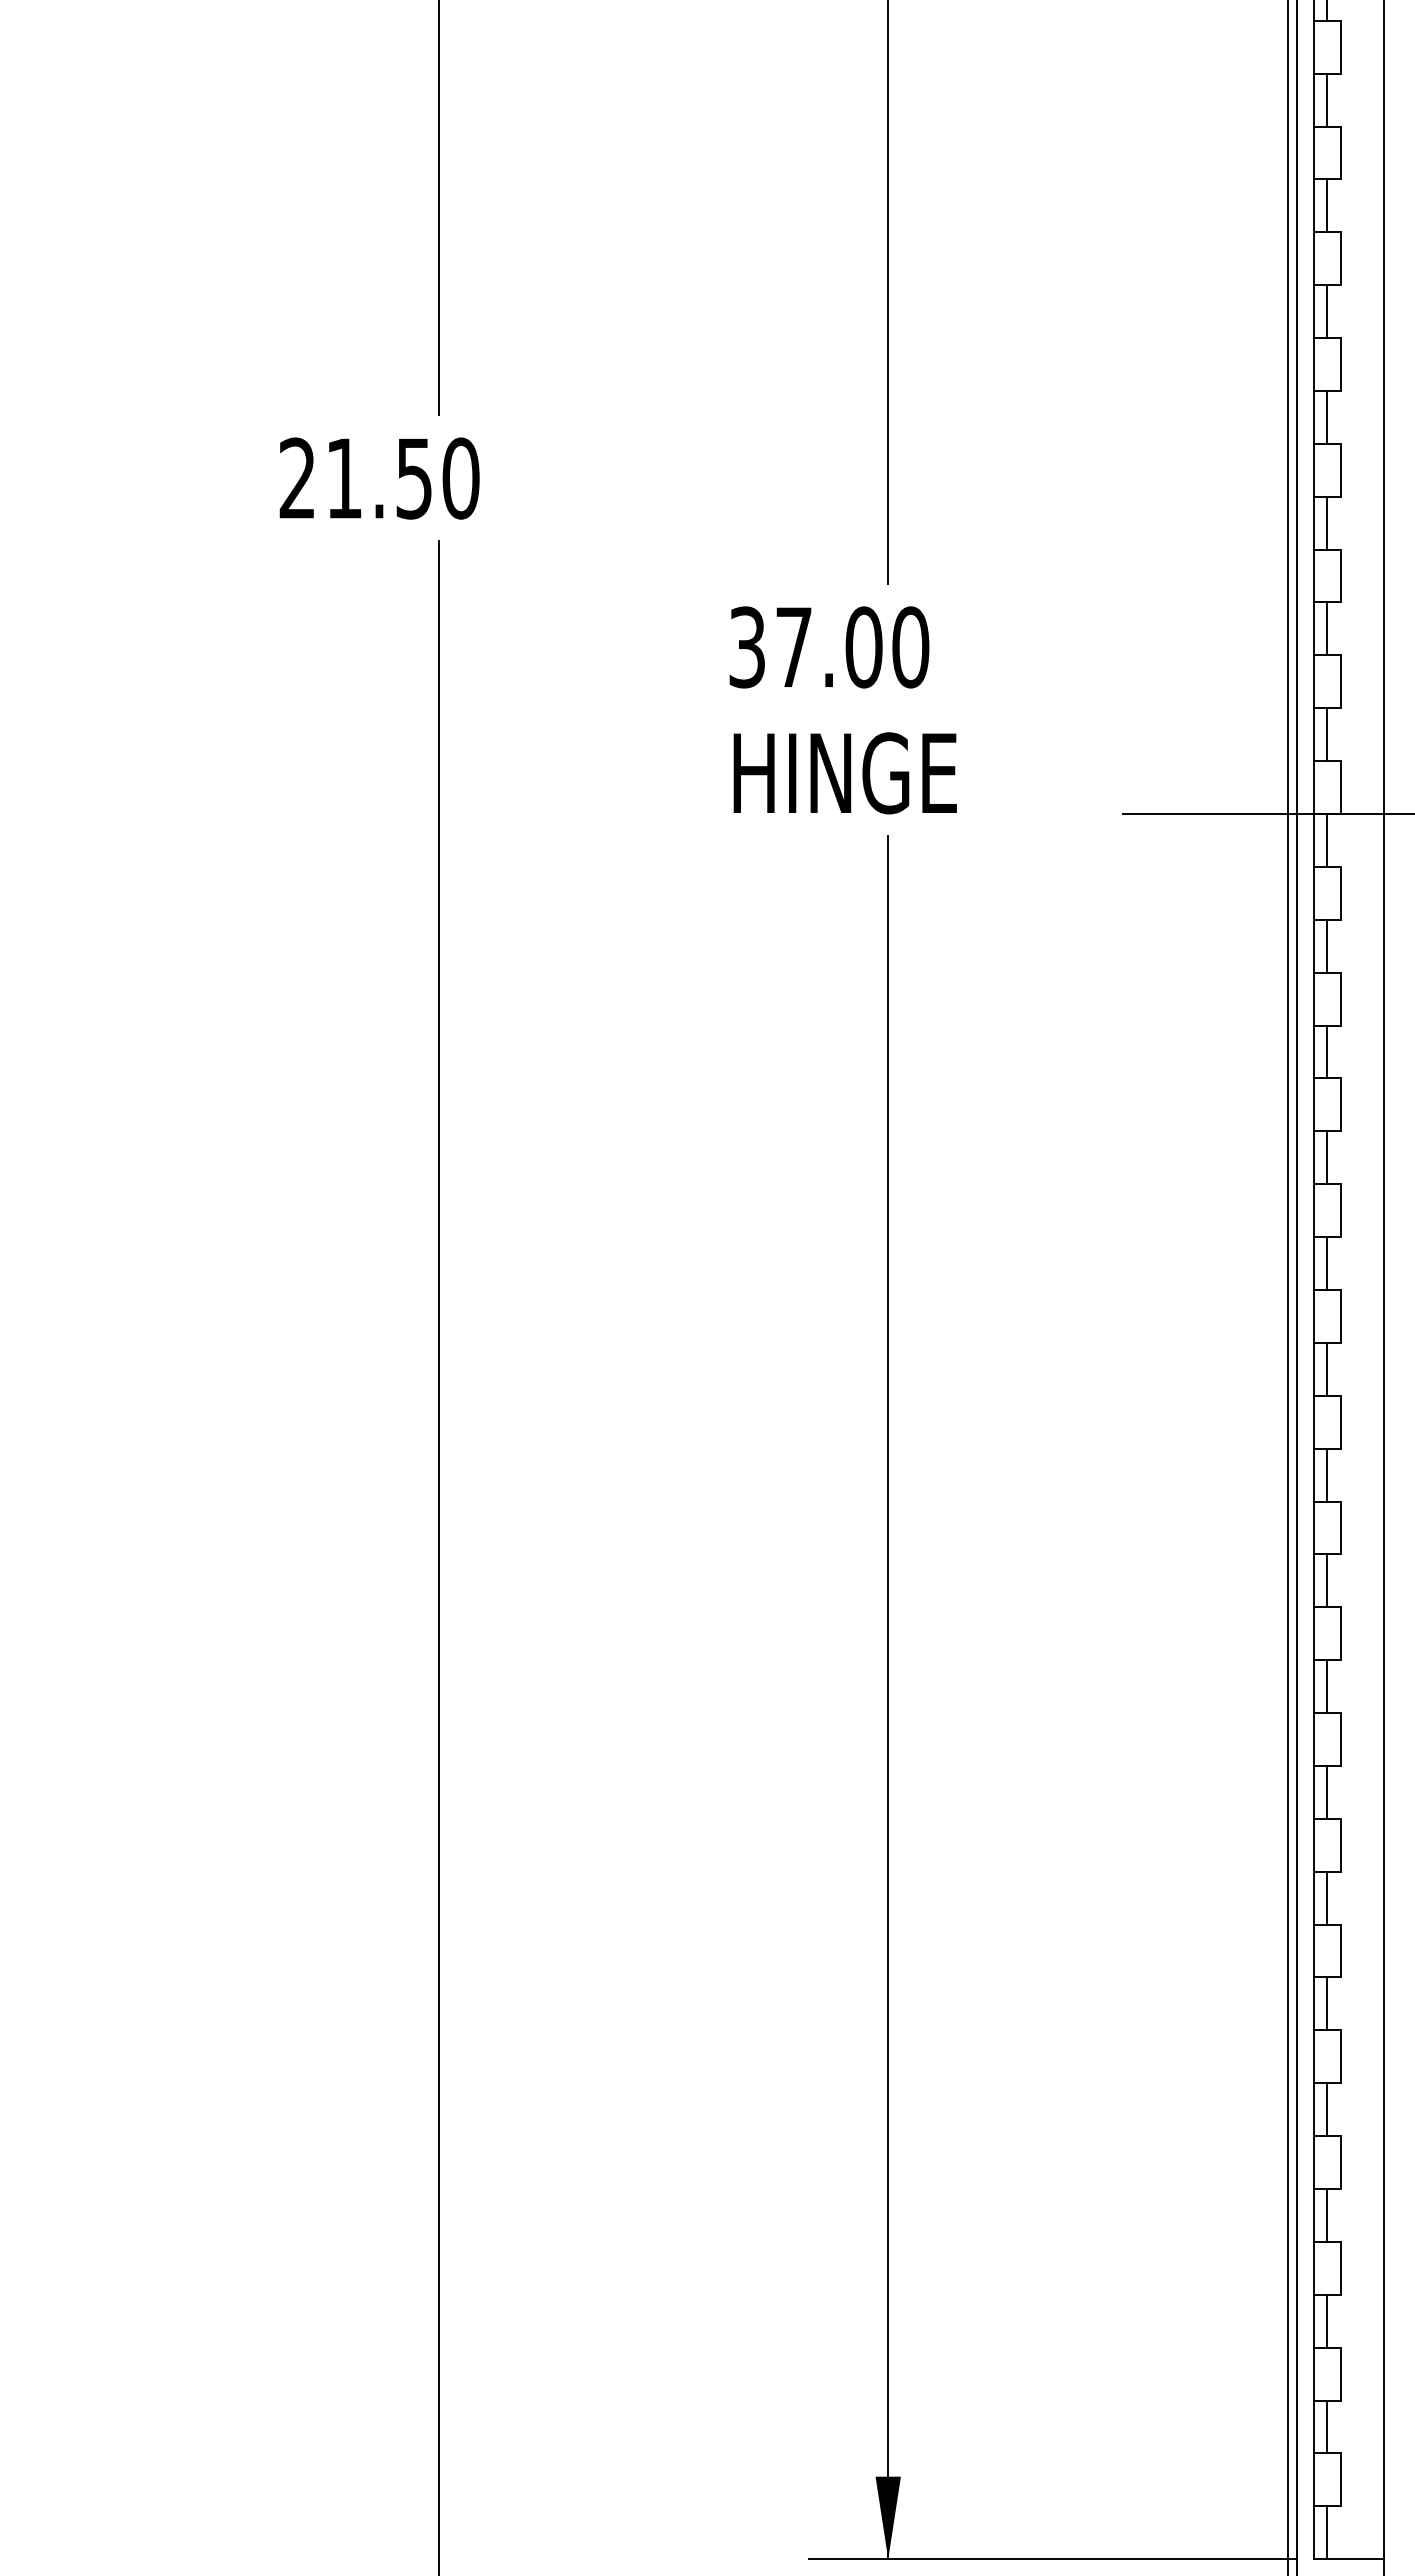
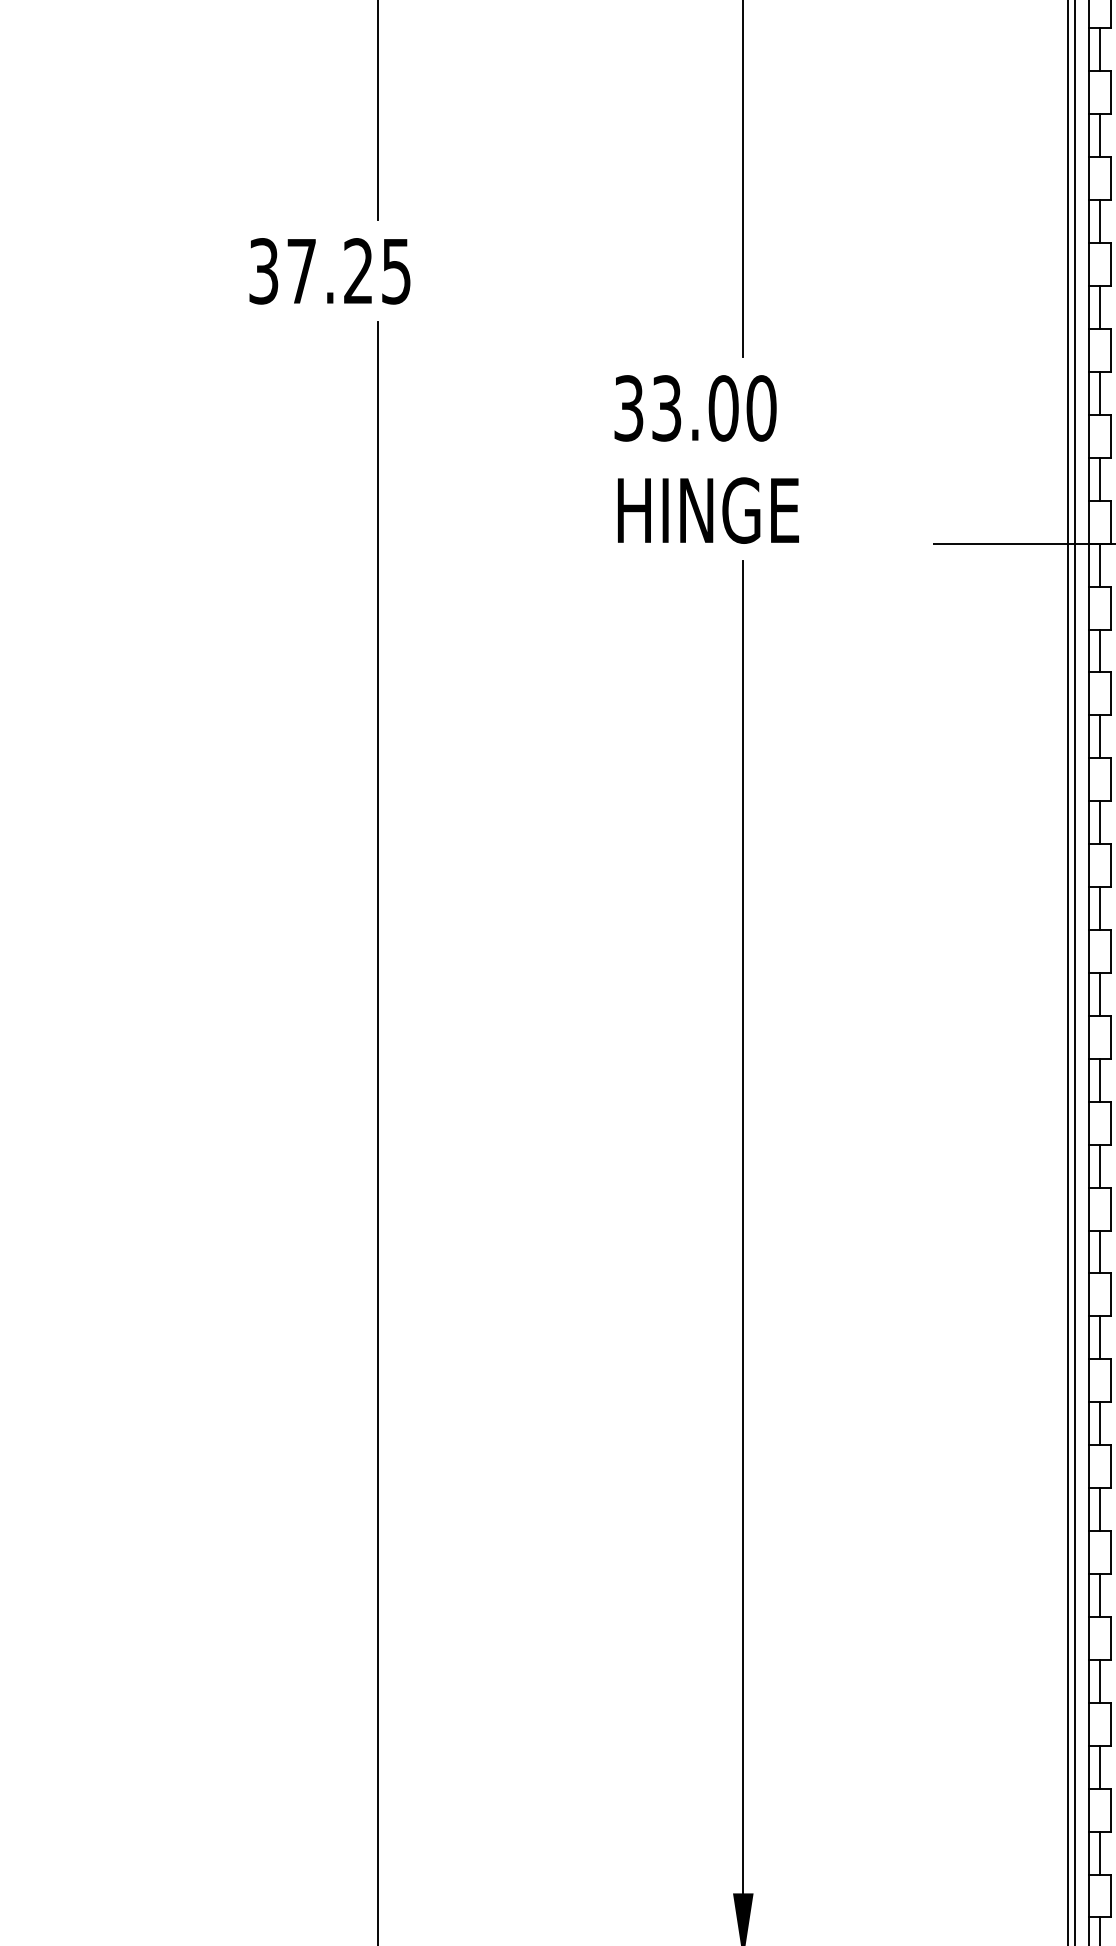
text: (379, 478) -> (330, 271), 21.50 -> 37.25
text: (793, 647) -> (666, 408), 37.00 -> 33.00

